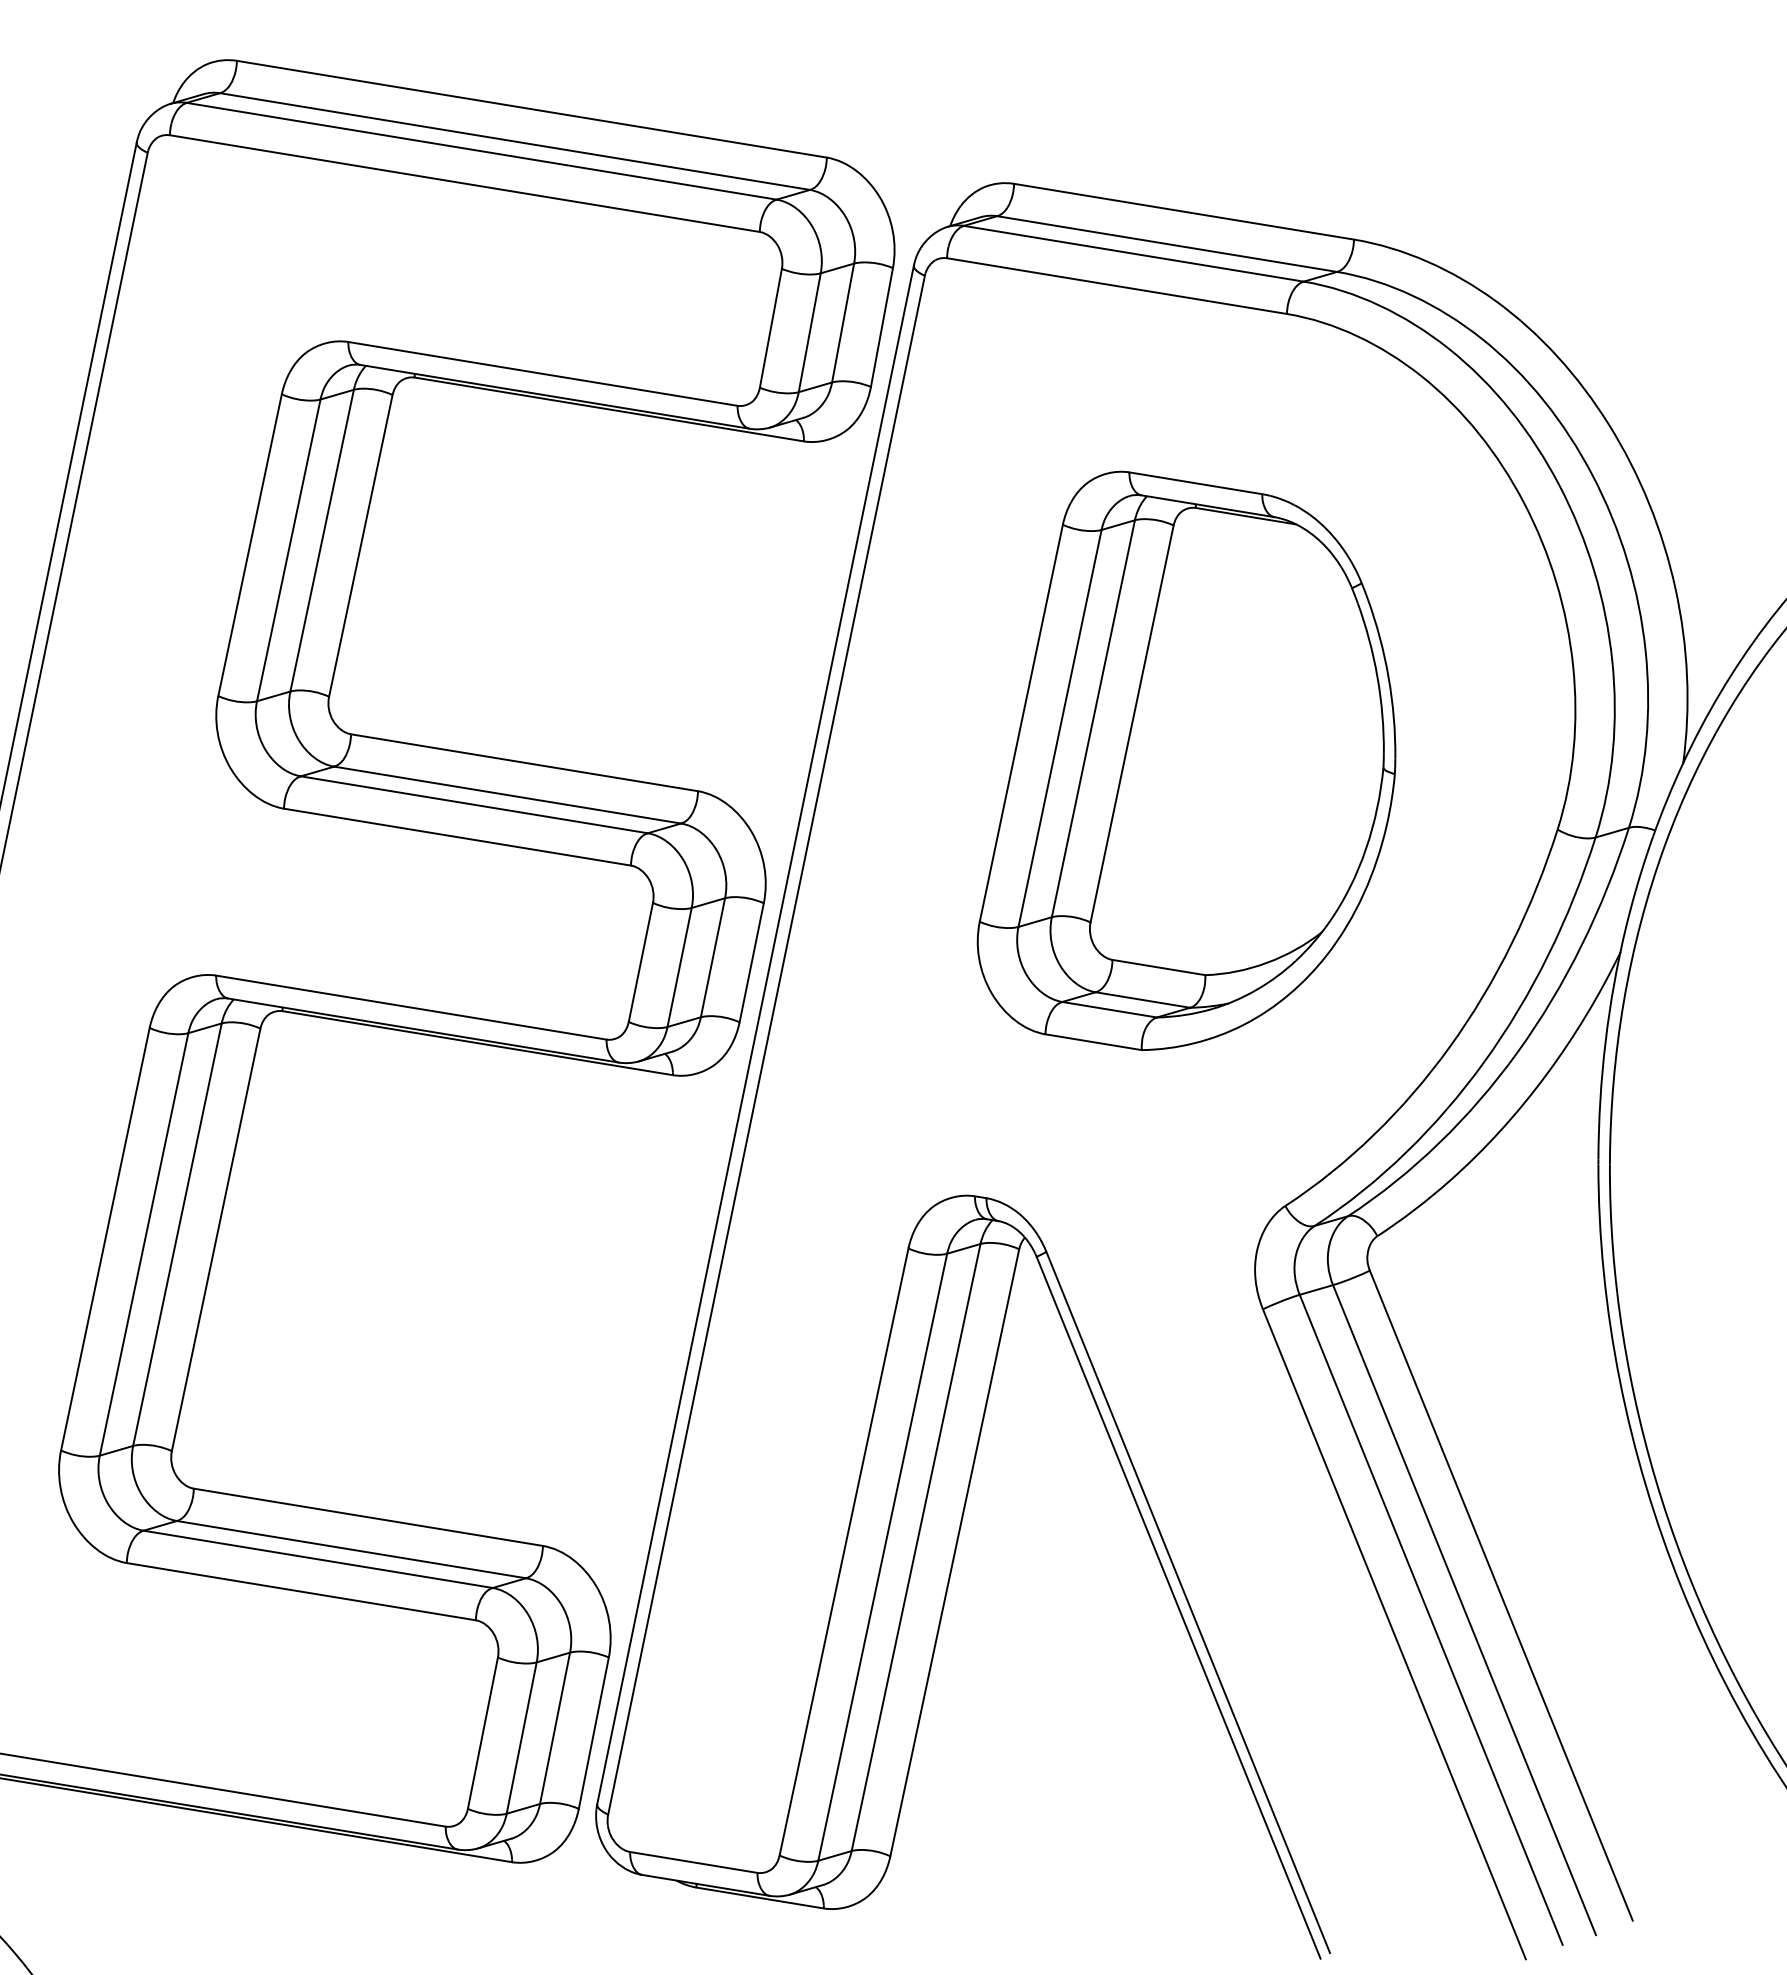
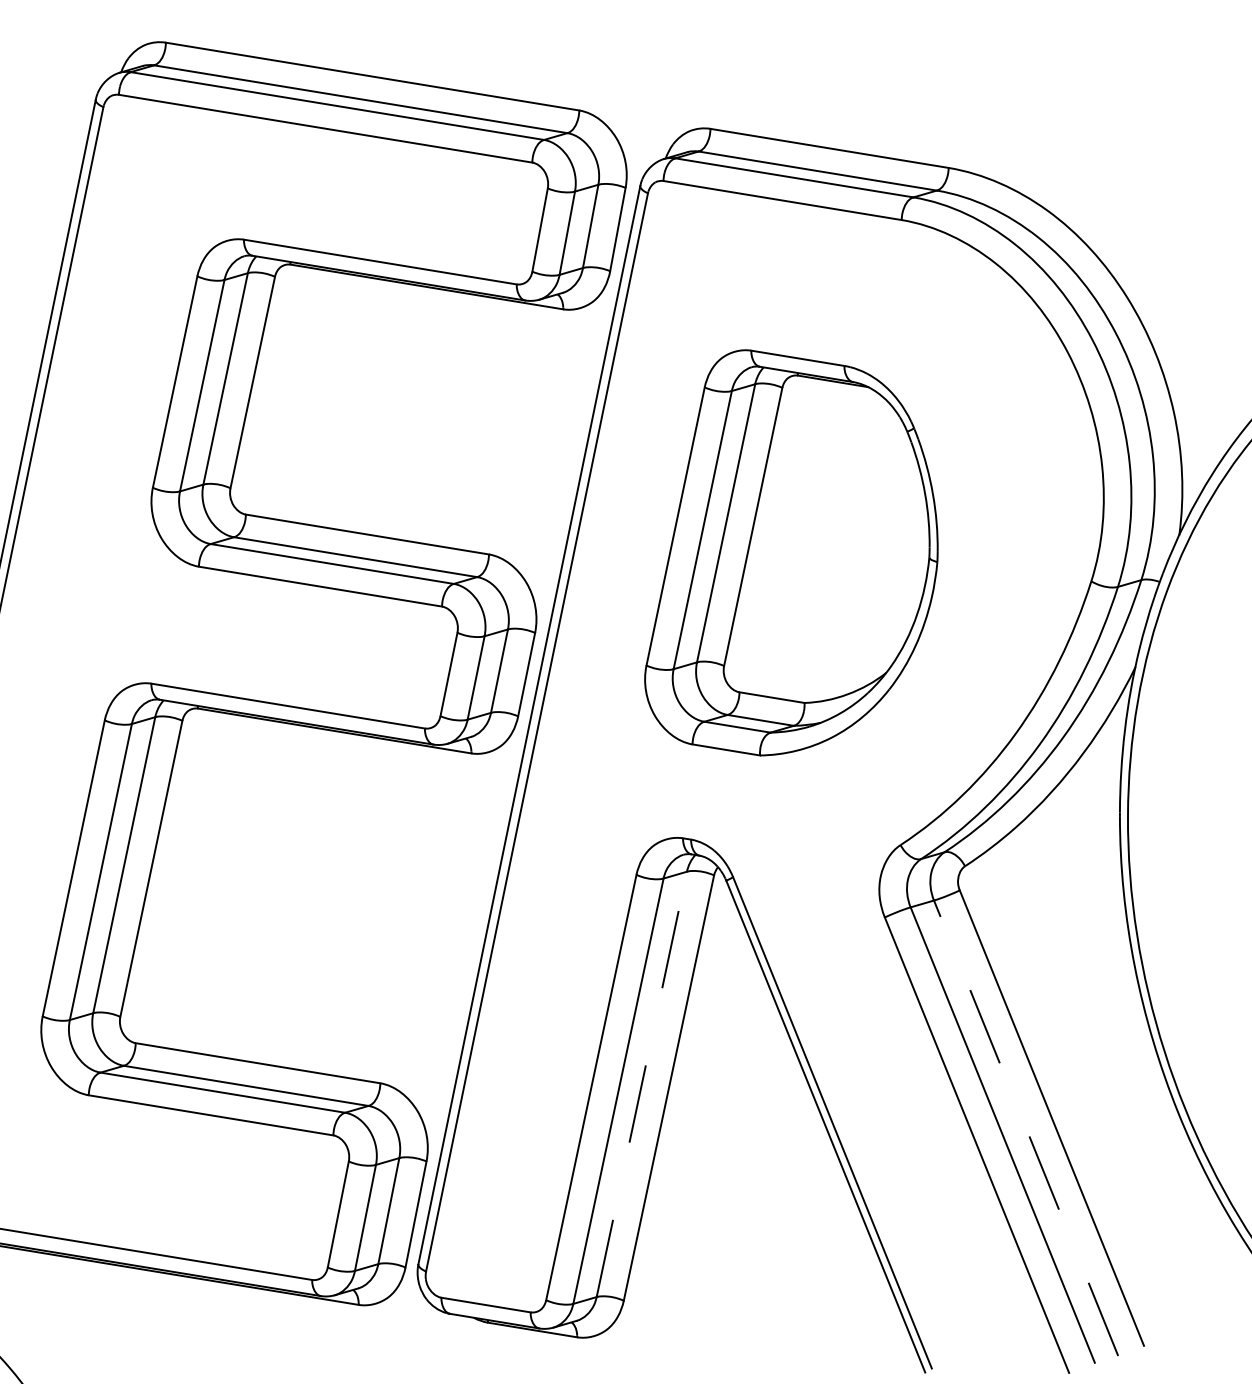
part: (1186, 760) -> (791, 552), moved
line: (916, 1547) -> (642, 1084), solid -> dashed
line: (1464, 1610) -> (1026, 1128), solid -> dashed

